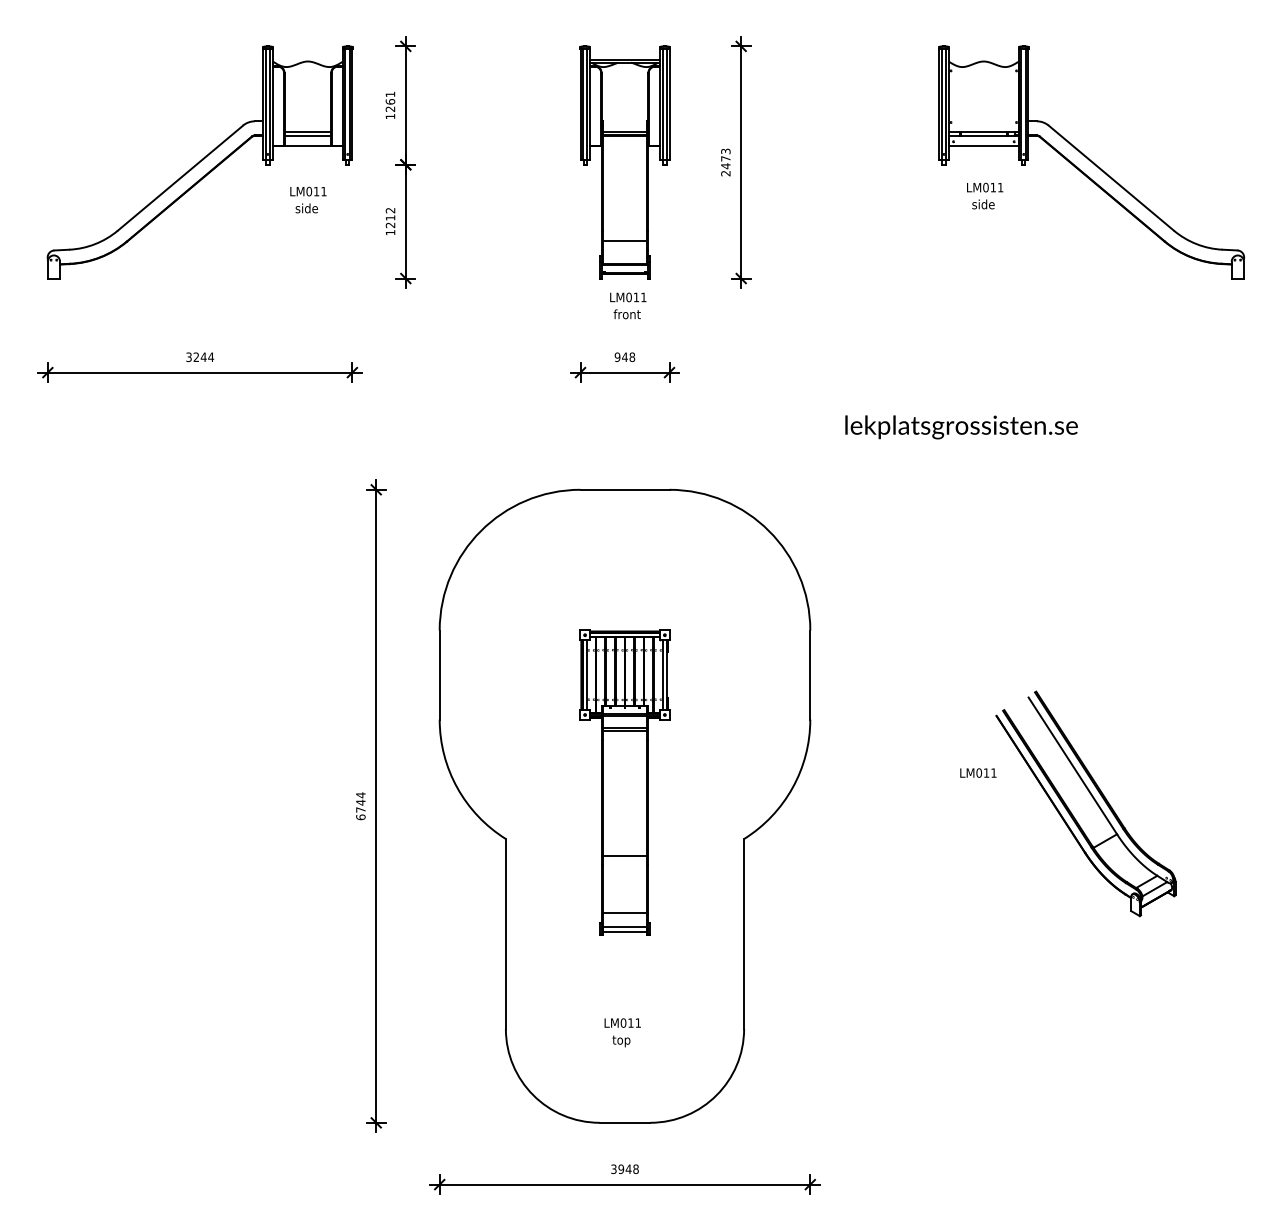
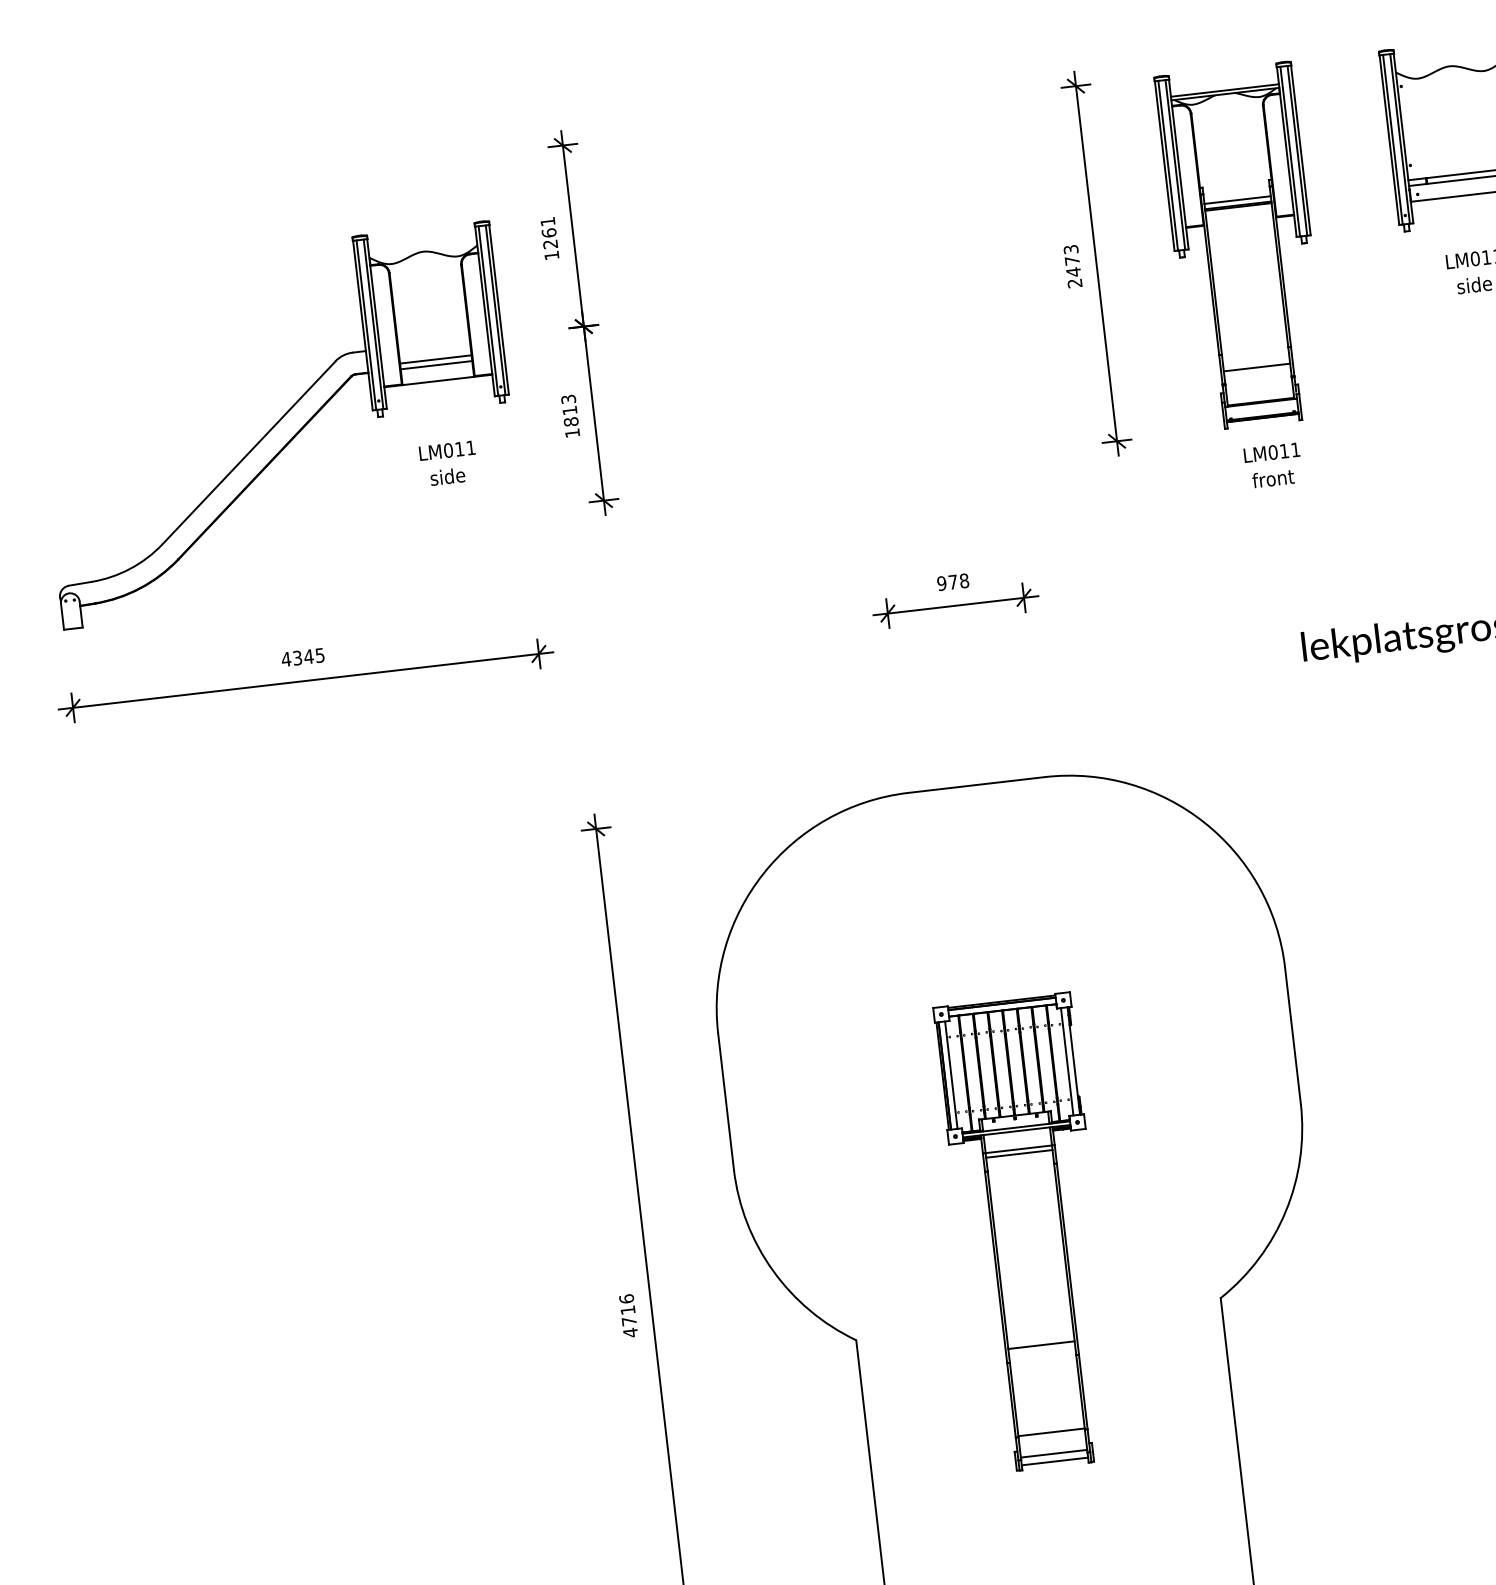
part: (199, 162) -> (275, 425), moved
part: (624, 182) -> (1245, 277), moved
text: (390, 217) -> (569, 409), 1212 -> 1813
text: (624, 356) -> (952, 581), 948 -> 978
text: (200, 357) -> (303, 657), 3244 -> 4345
text: (360, 806) -> (628, 1316), 6744 -> 4716

